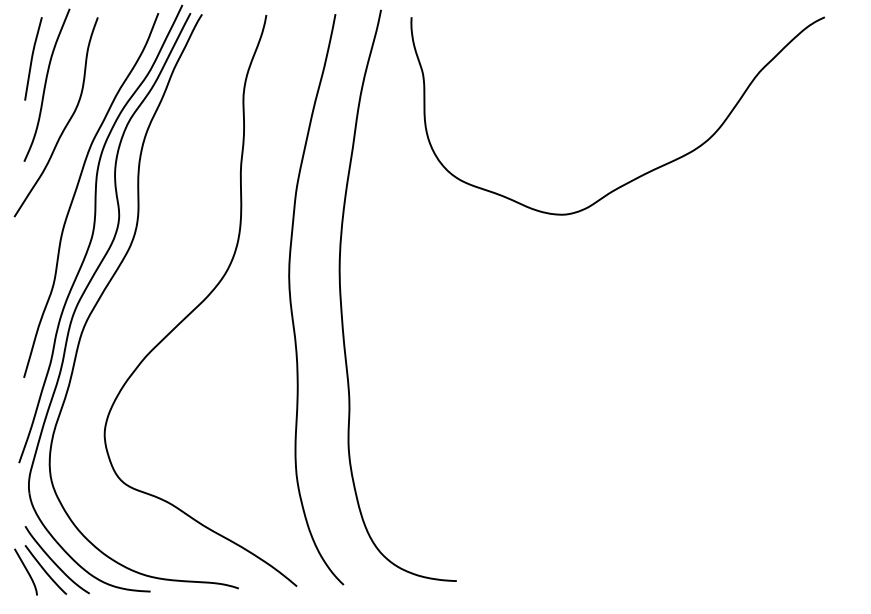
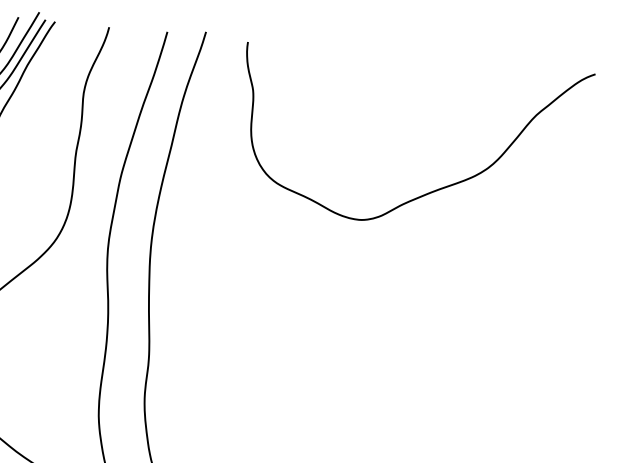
curve: (645, 172) -> (432, 190), moved

